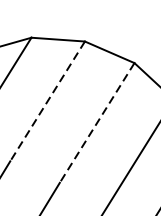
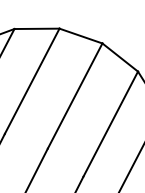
line: (46, 101) -> (31, 81), dashed -> solid
line: (96, 123) -> (74, 96), dashed -> solid

